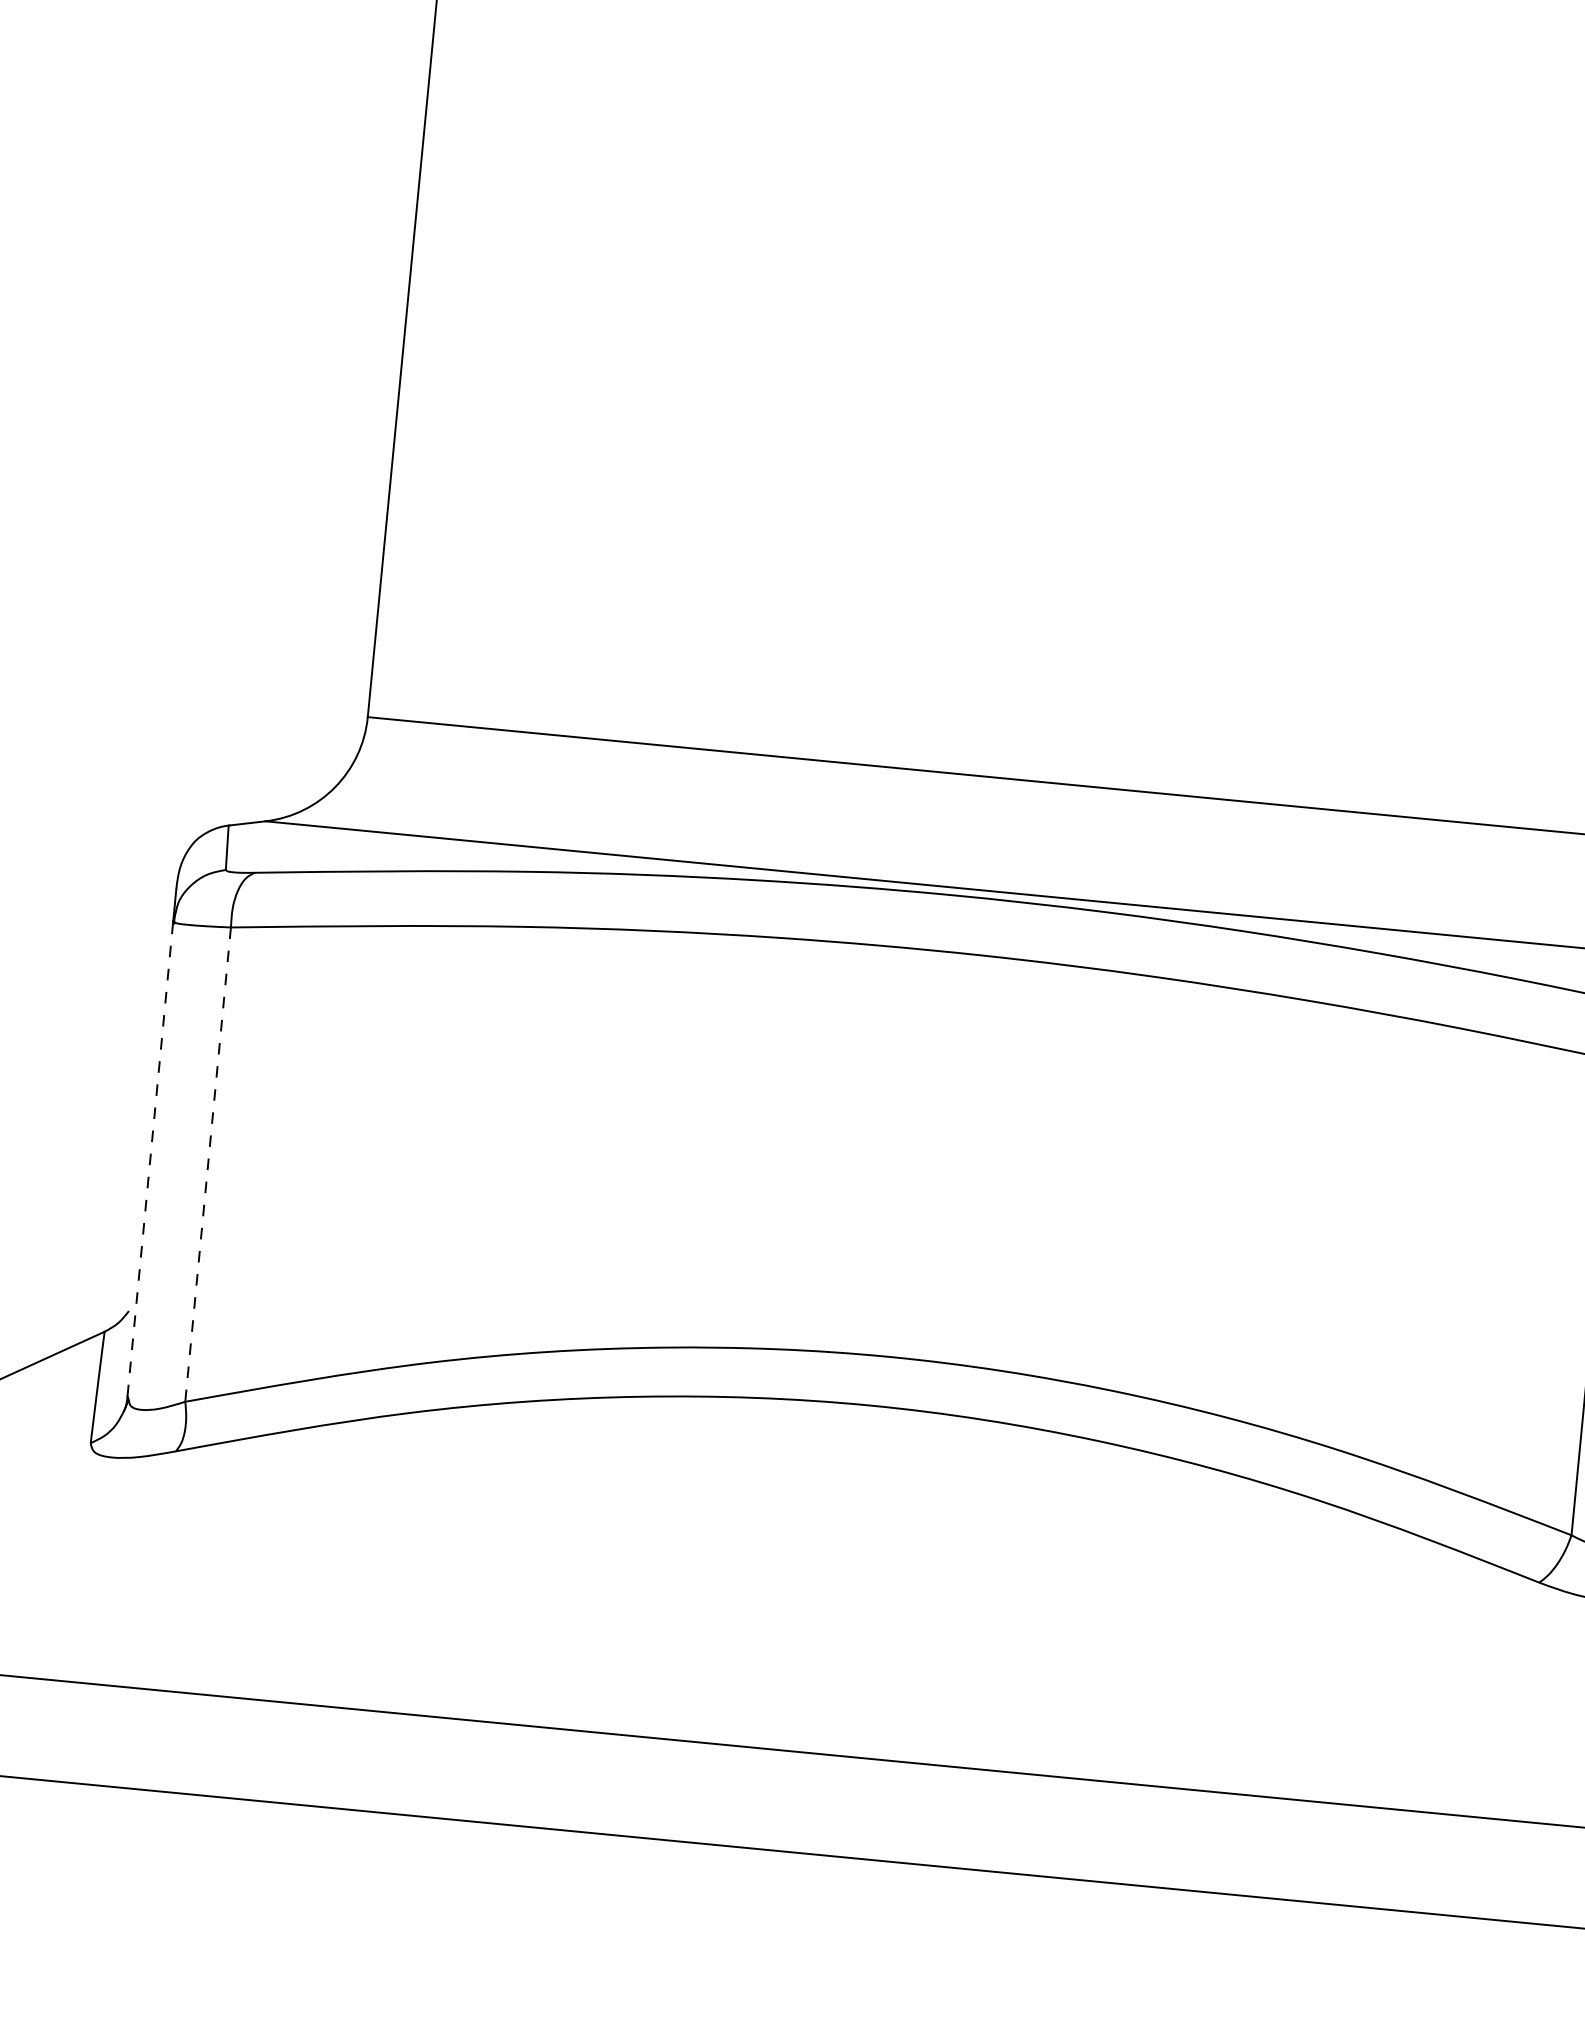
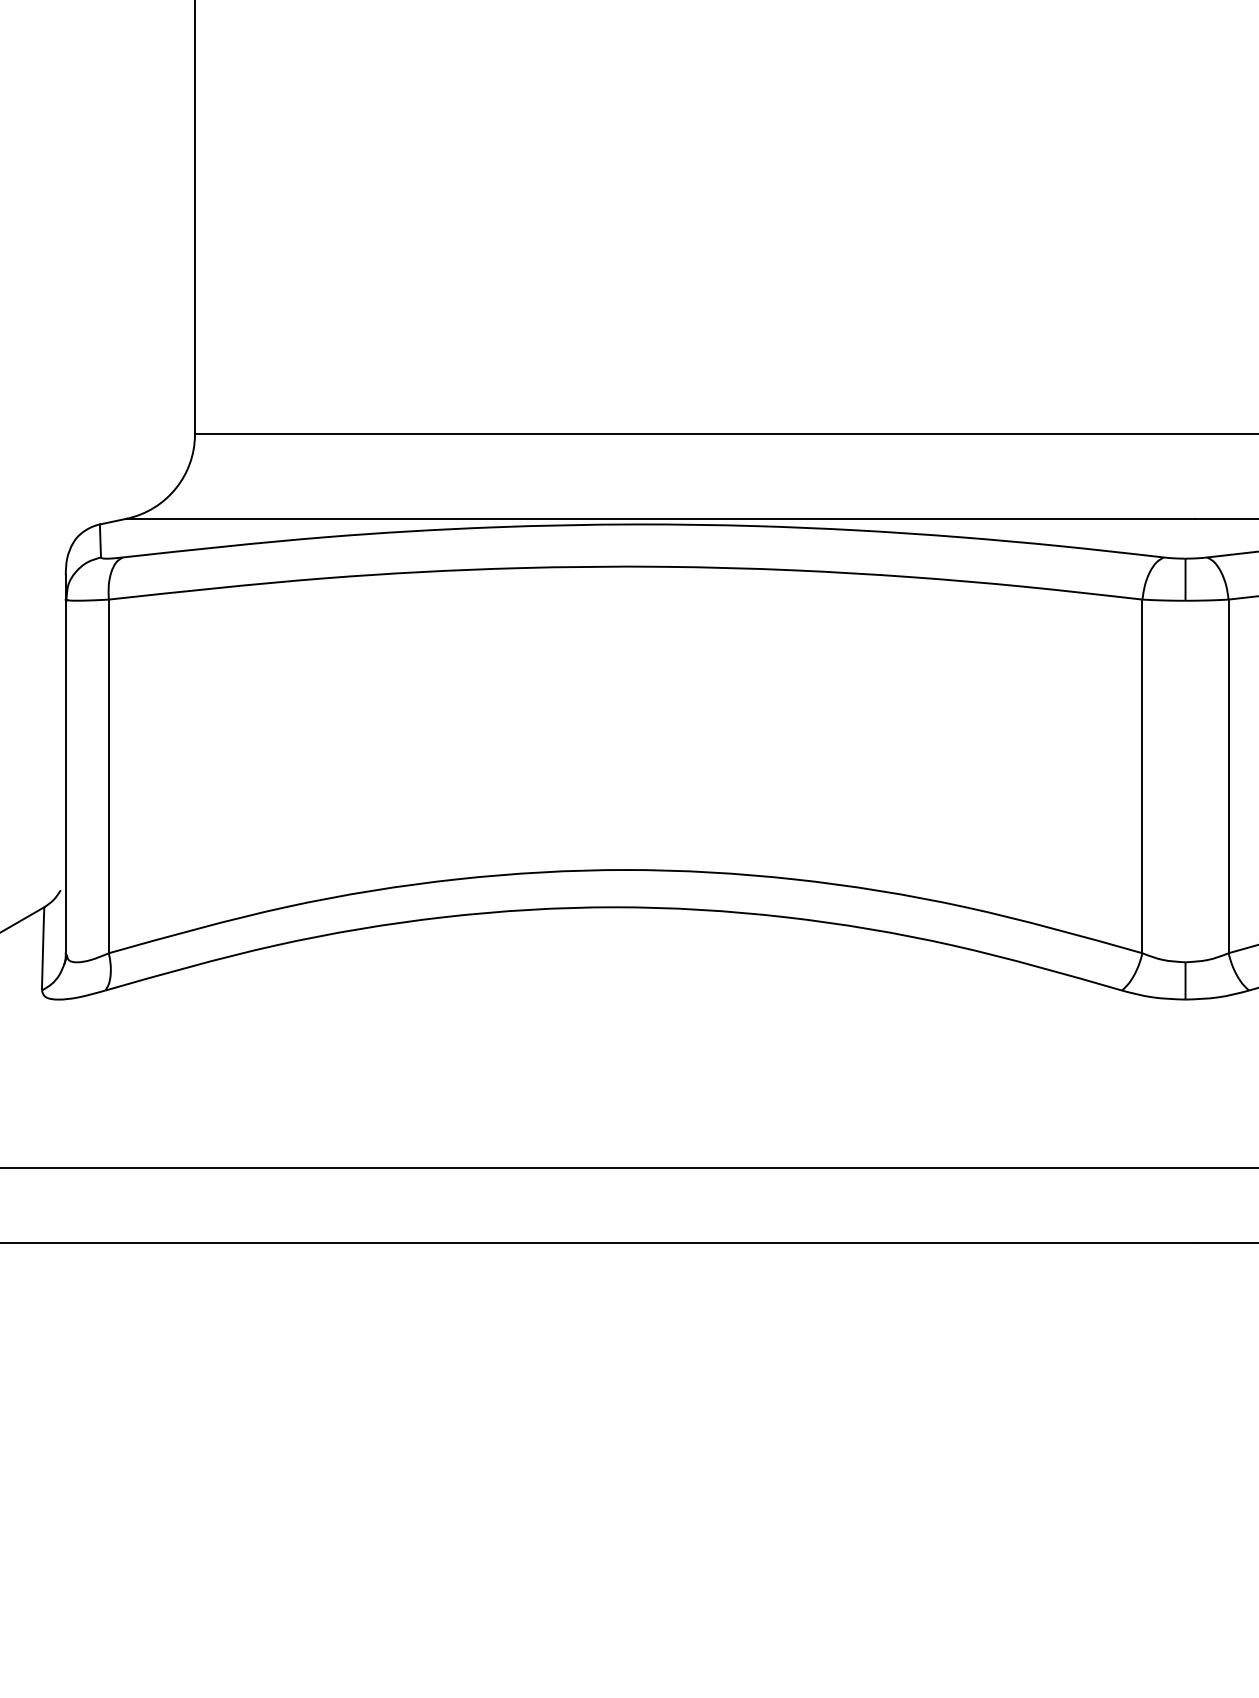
line: (149, 1159) -> (65, 776), dashed -> solid
line: (207, 1164) -> (108, 776), dashed -> solid

